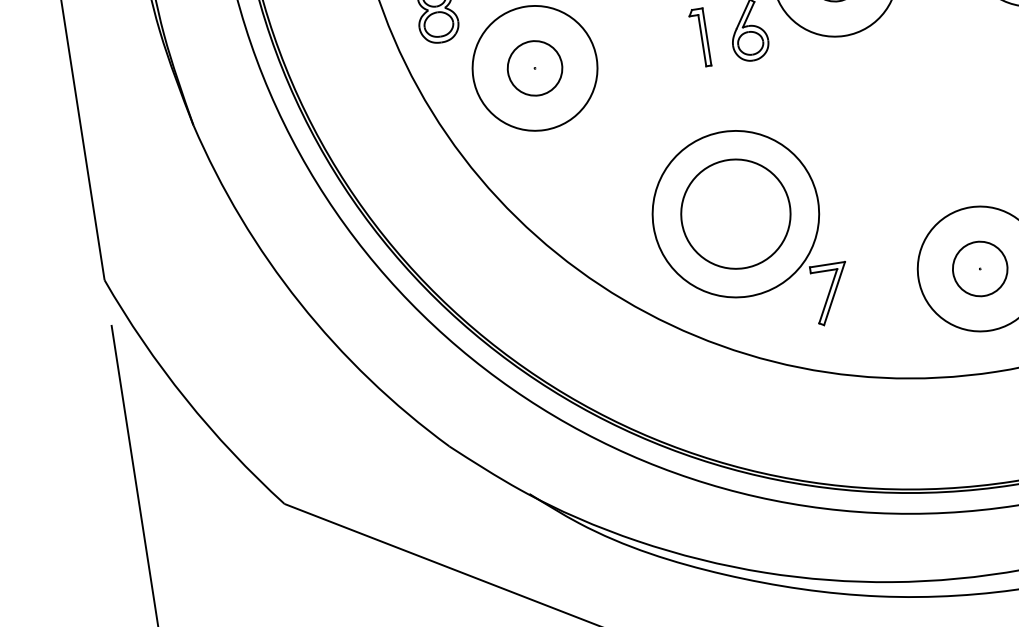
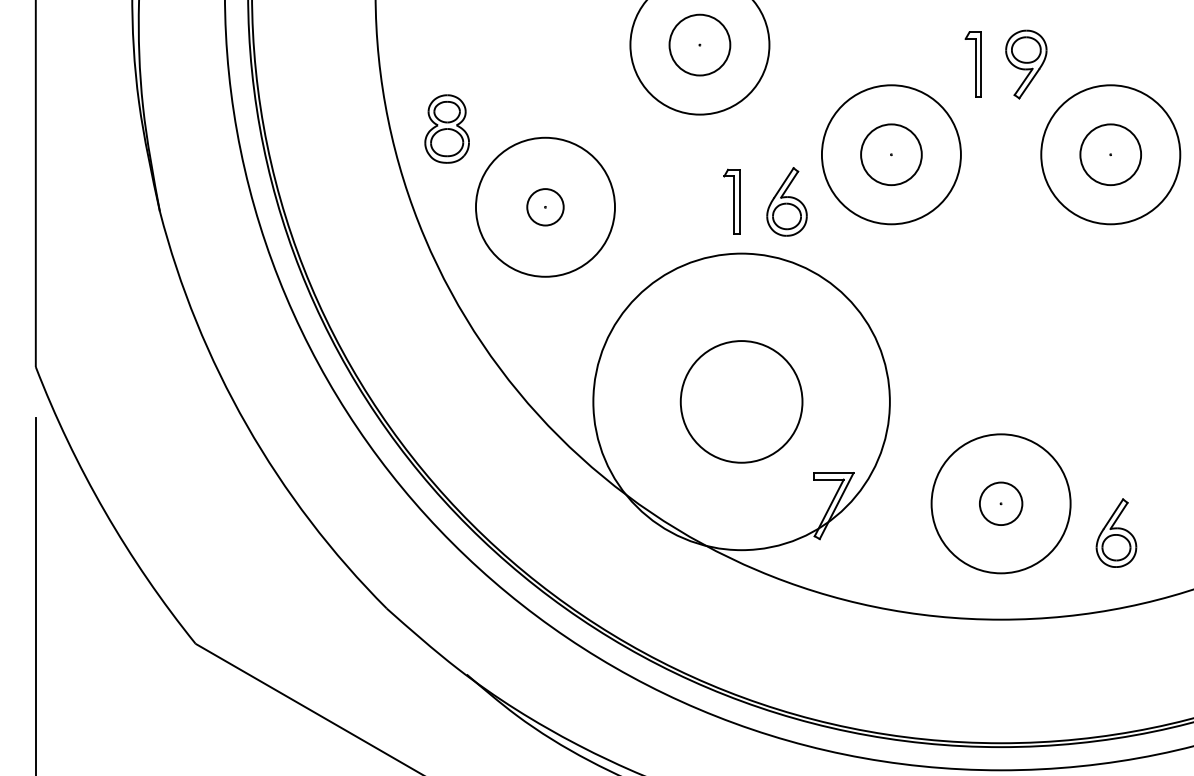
circle: (534, 67) -> (545, 206), size x0.6
circle: (735, 213) -> (741, 401), size x1.6
circle: (979, 268) -> (1000, 503), size x0.7

